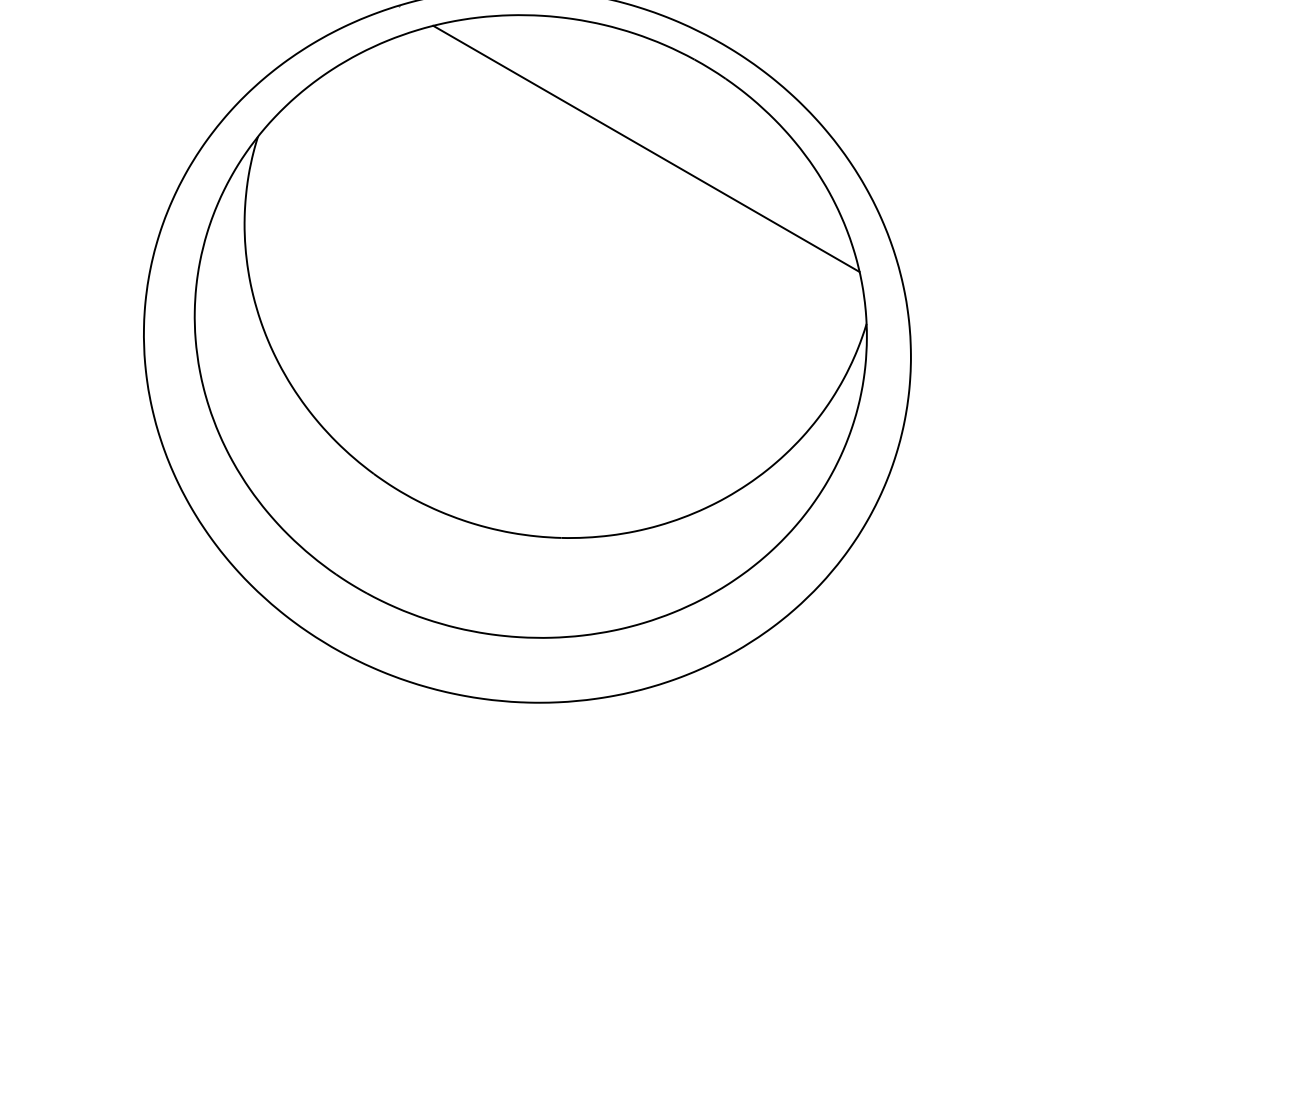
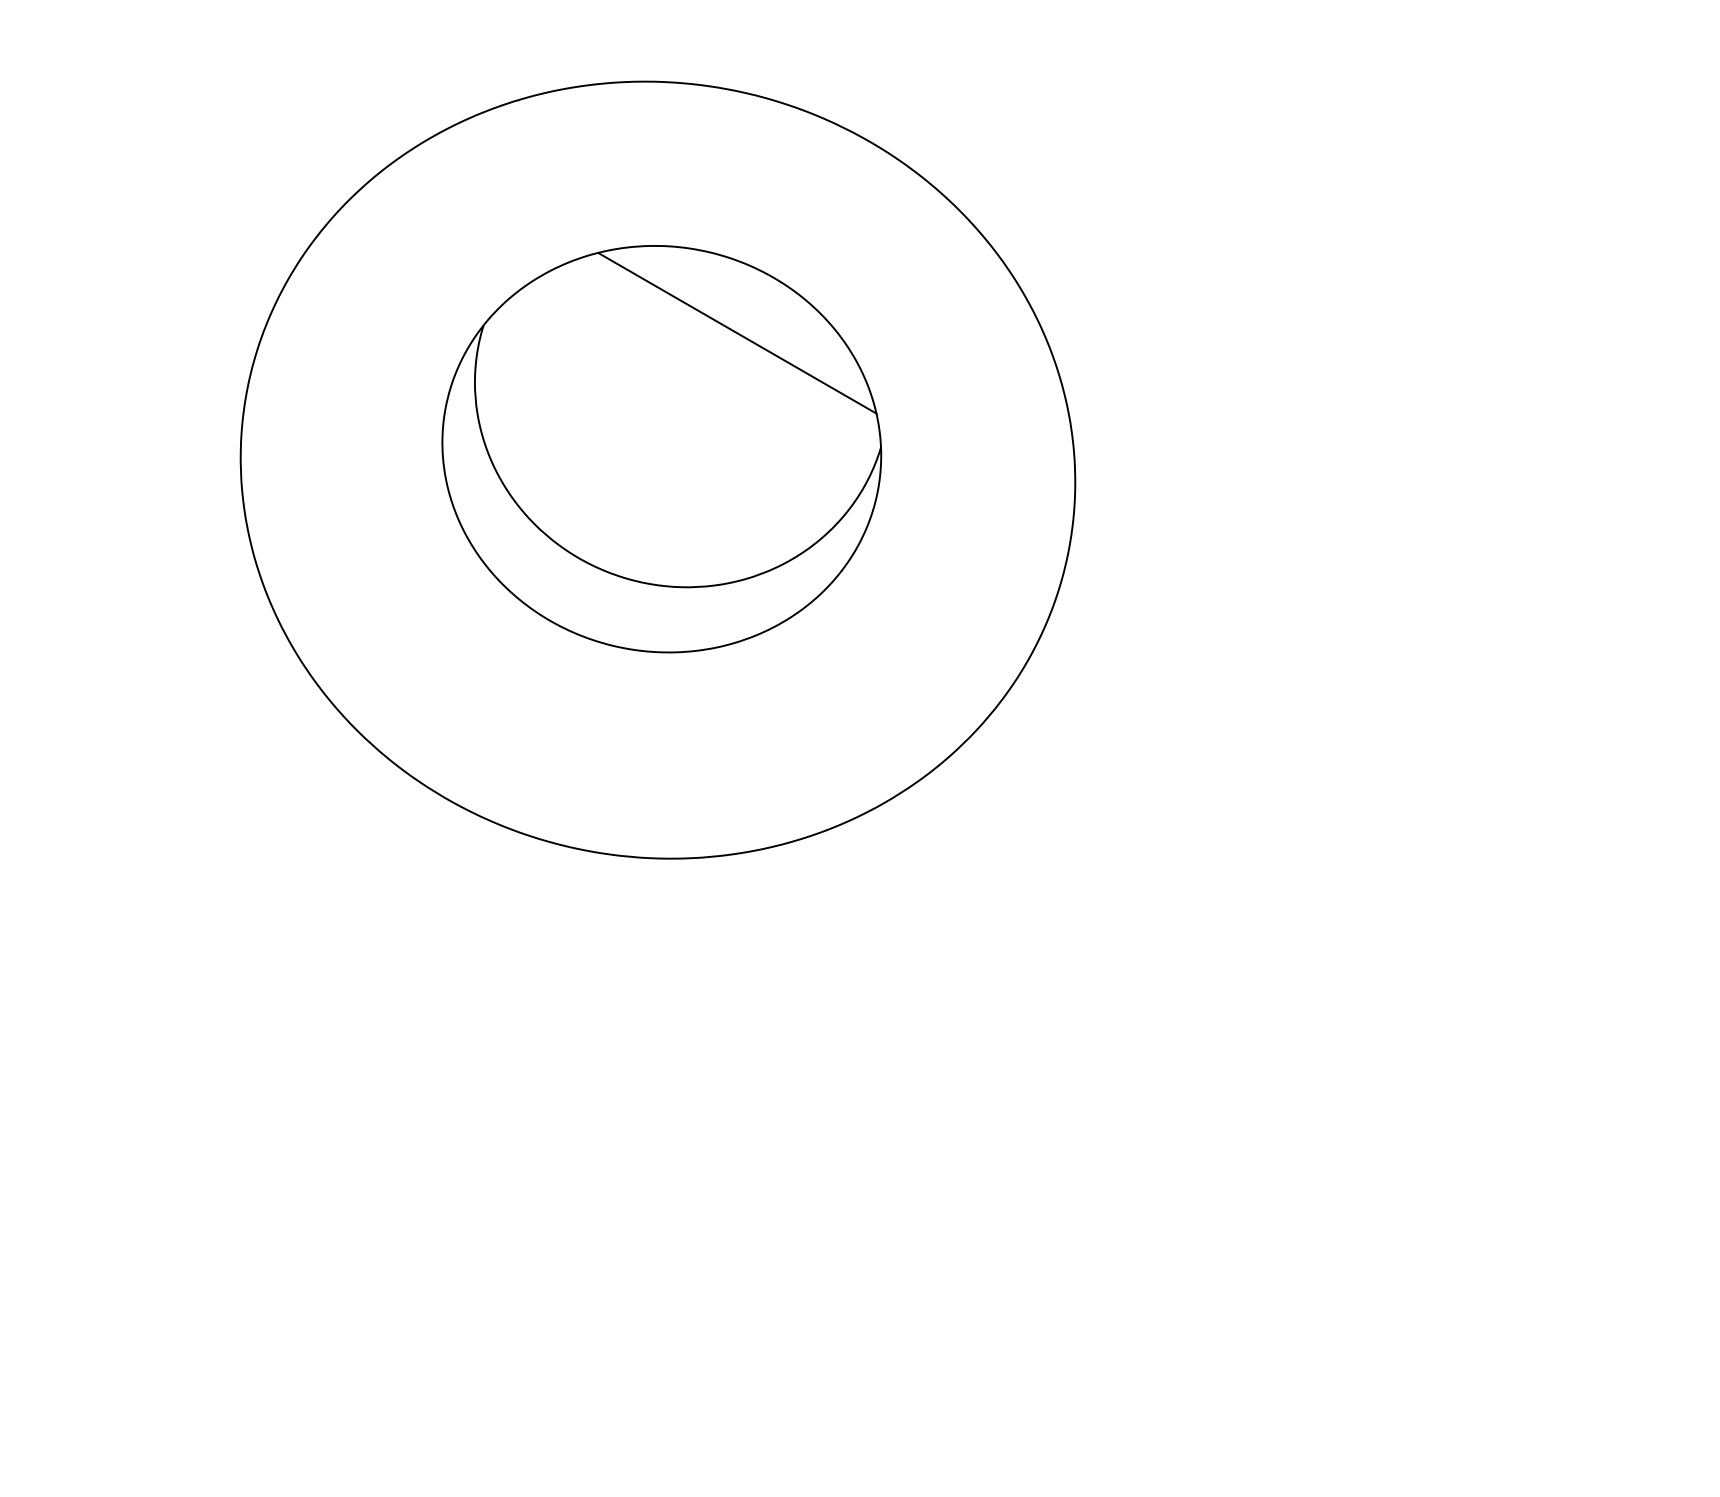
part: (530, 325) -> (661, 448), size x0.6

